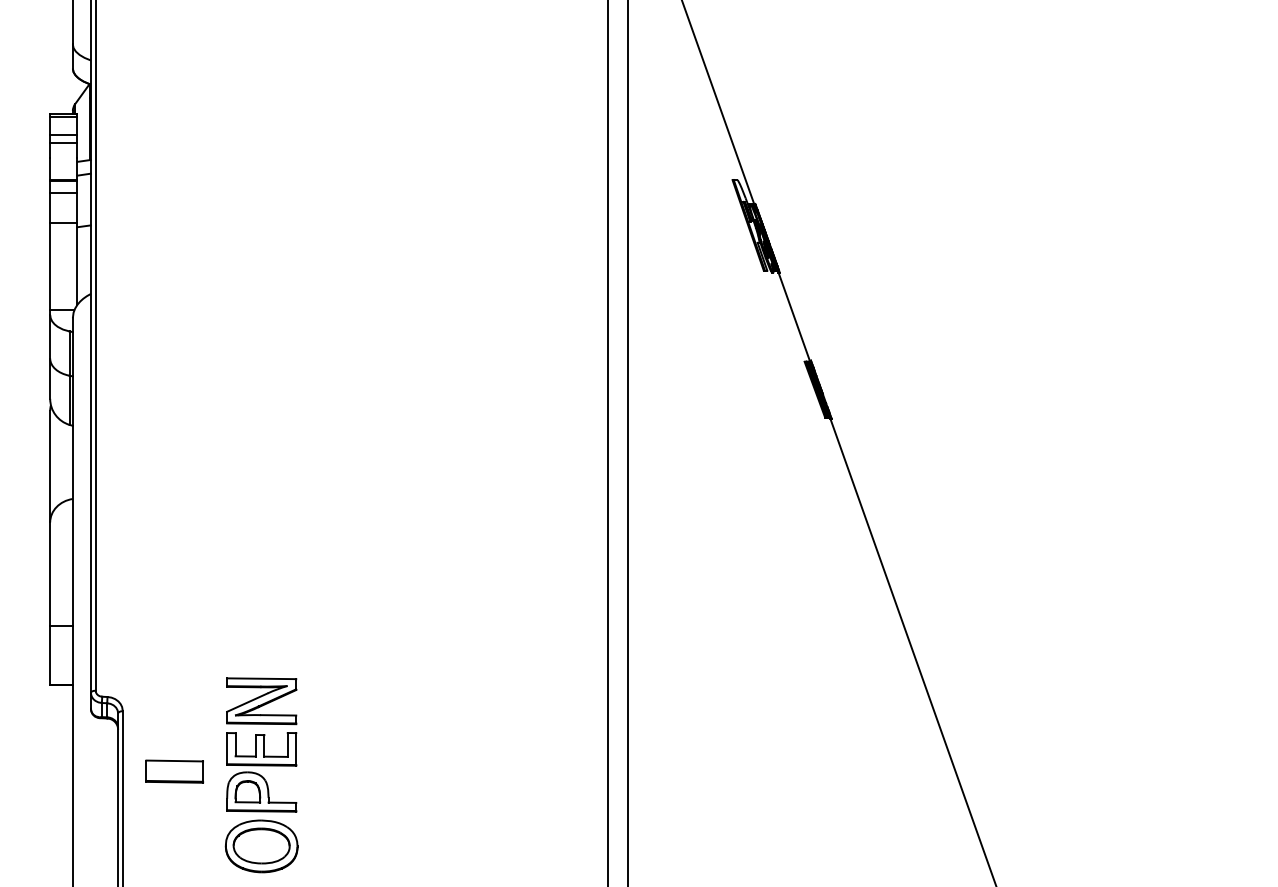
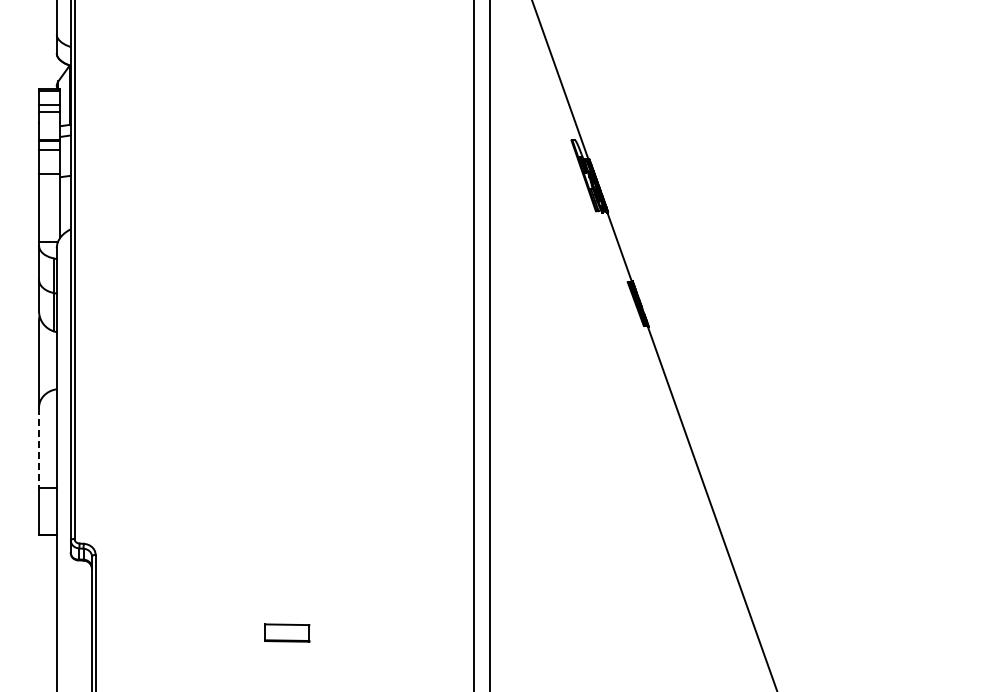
line: (50, 574) -> (39, 448), solid -> dashed
part: (175, 770) -> (287, 632), moved
part: (260, 774) -> (203, 604), removed

